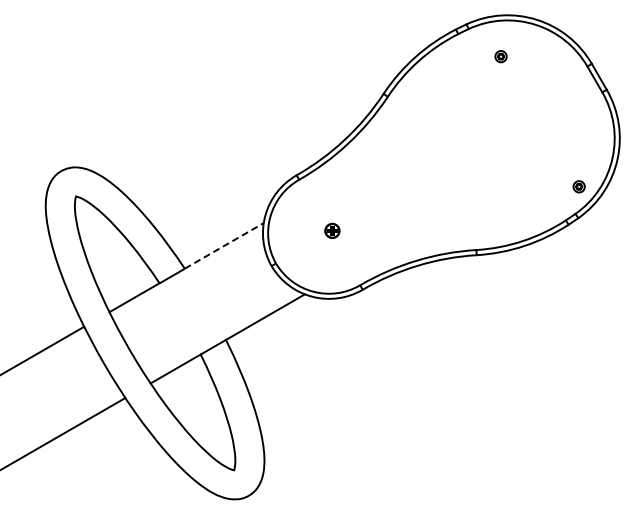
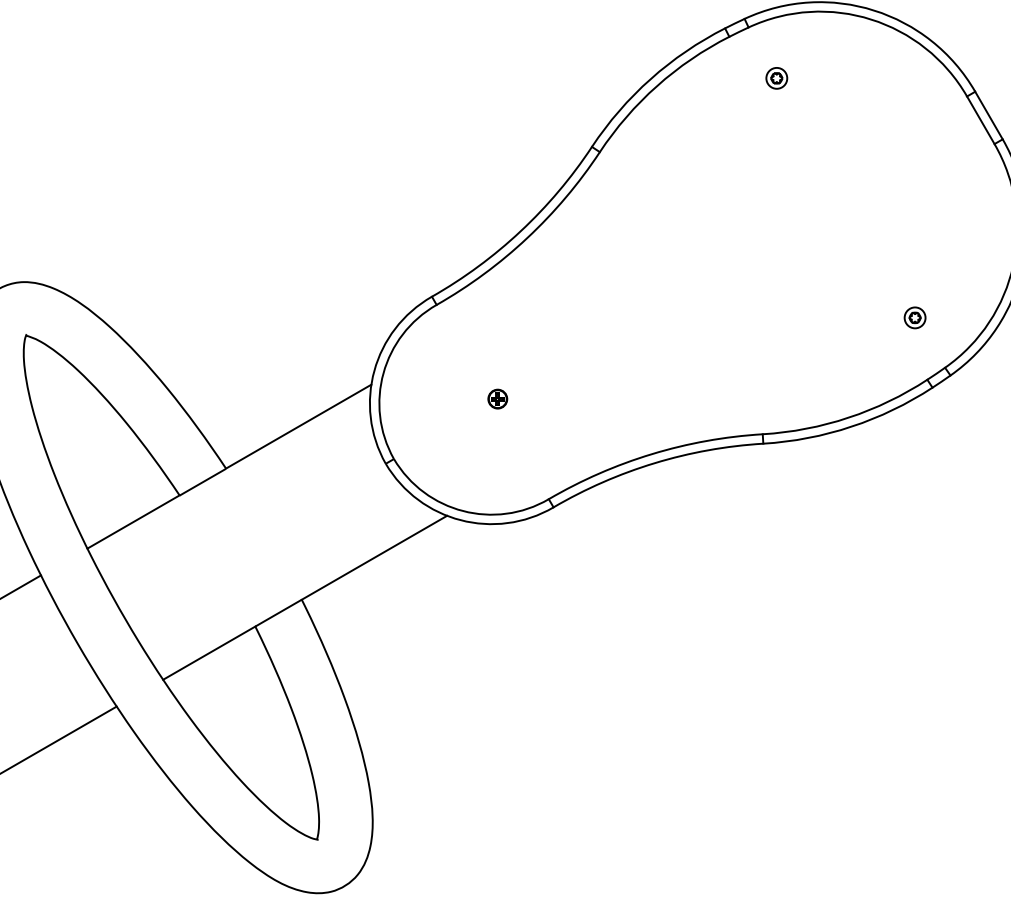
part: (500, 56) -> (775, 78), moved
part: (578, 186) -> (913, 317), moved
part: (332, 230) -> (497, 398), size x0.71
line: (224, 245) -> (299, 425), dashed -> solid

